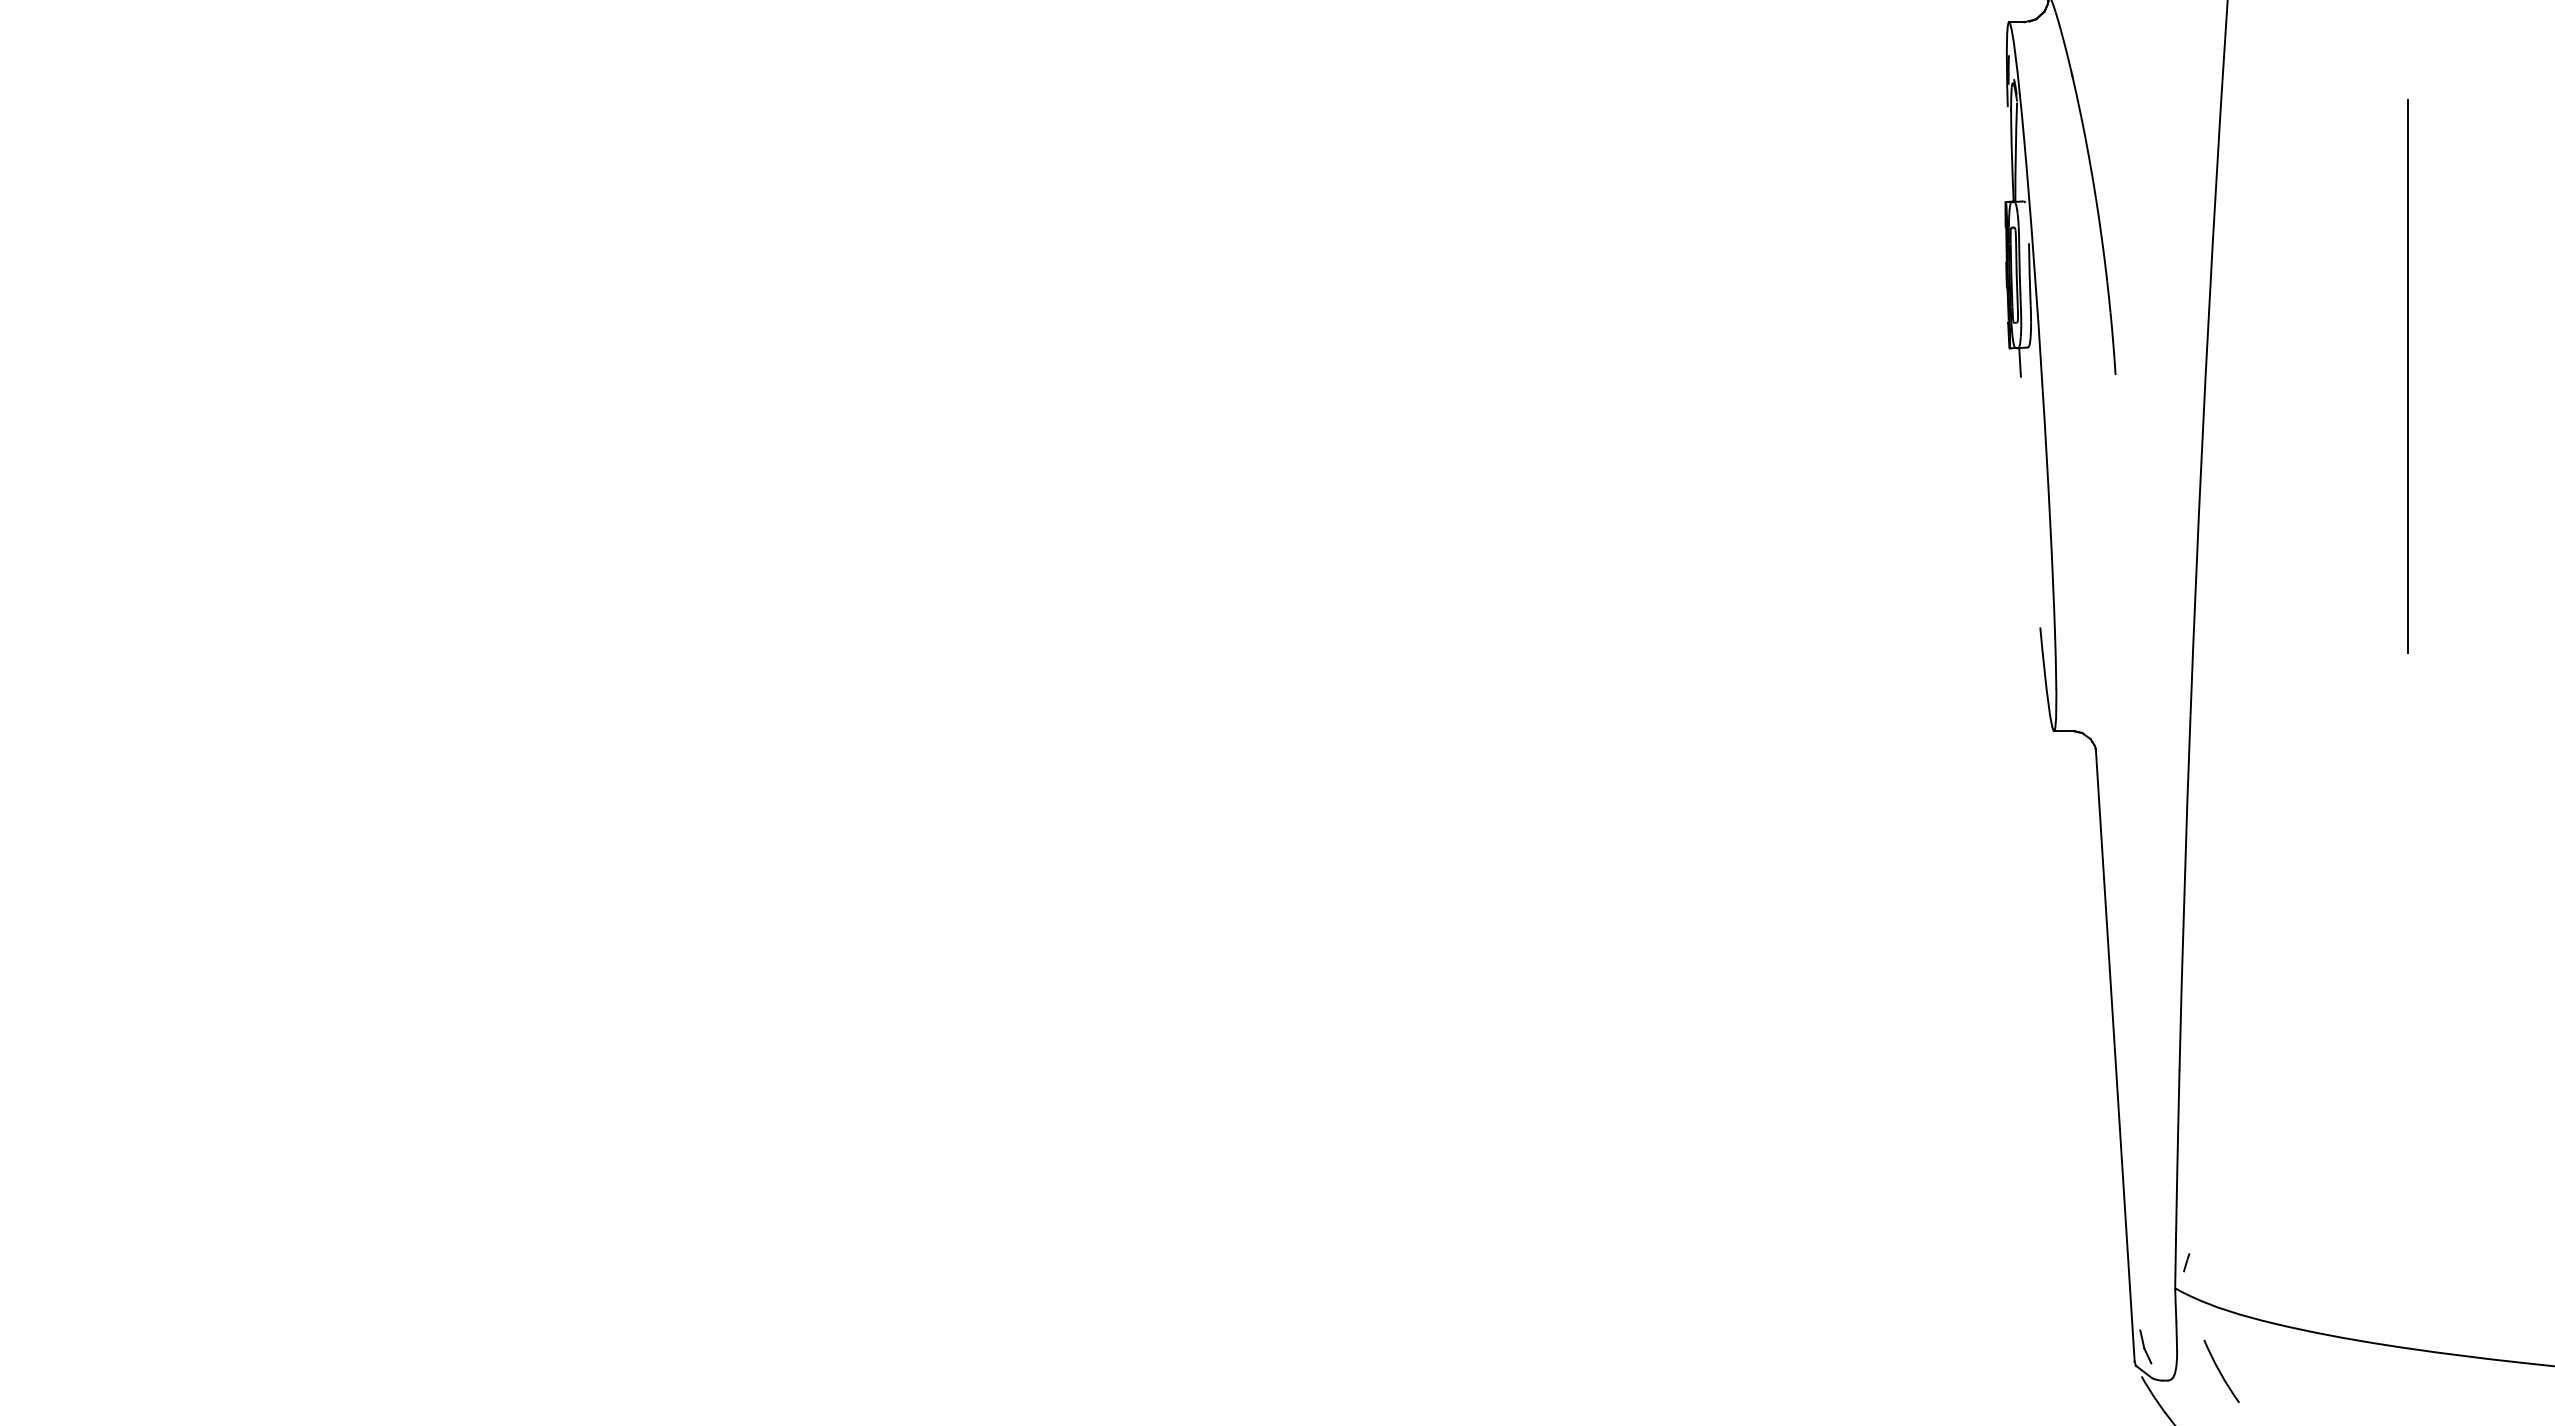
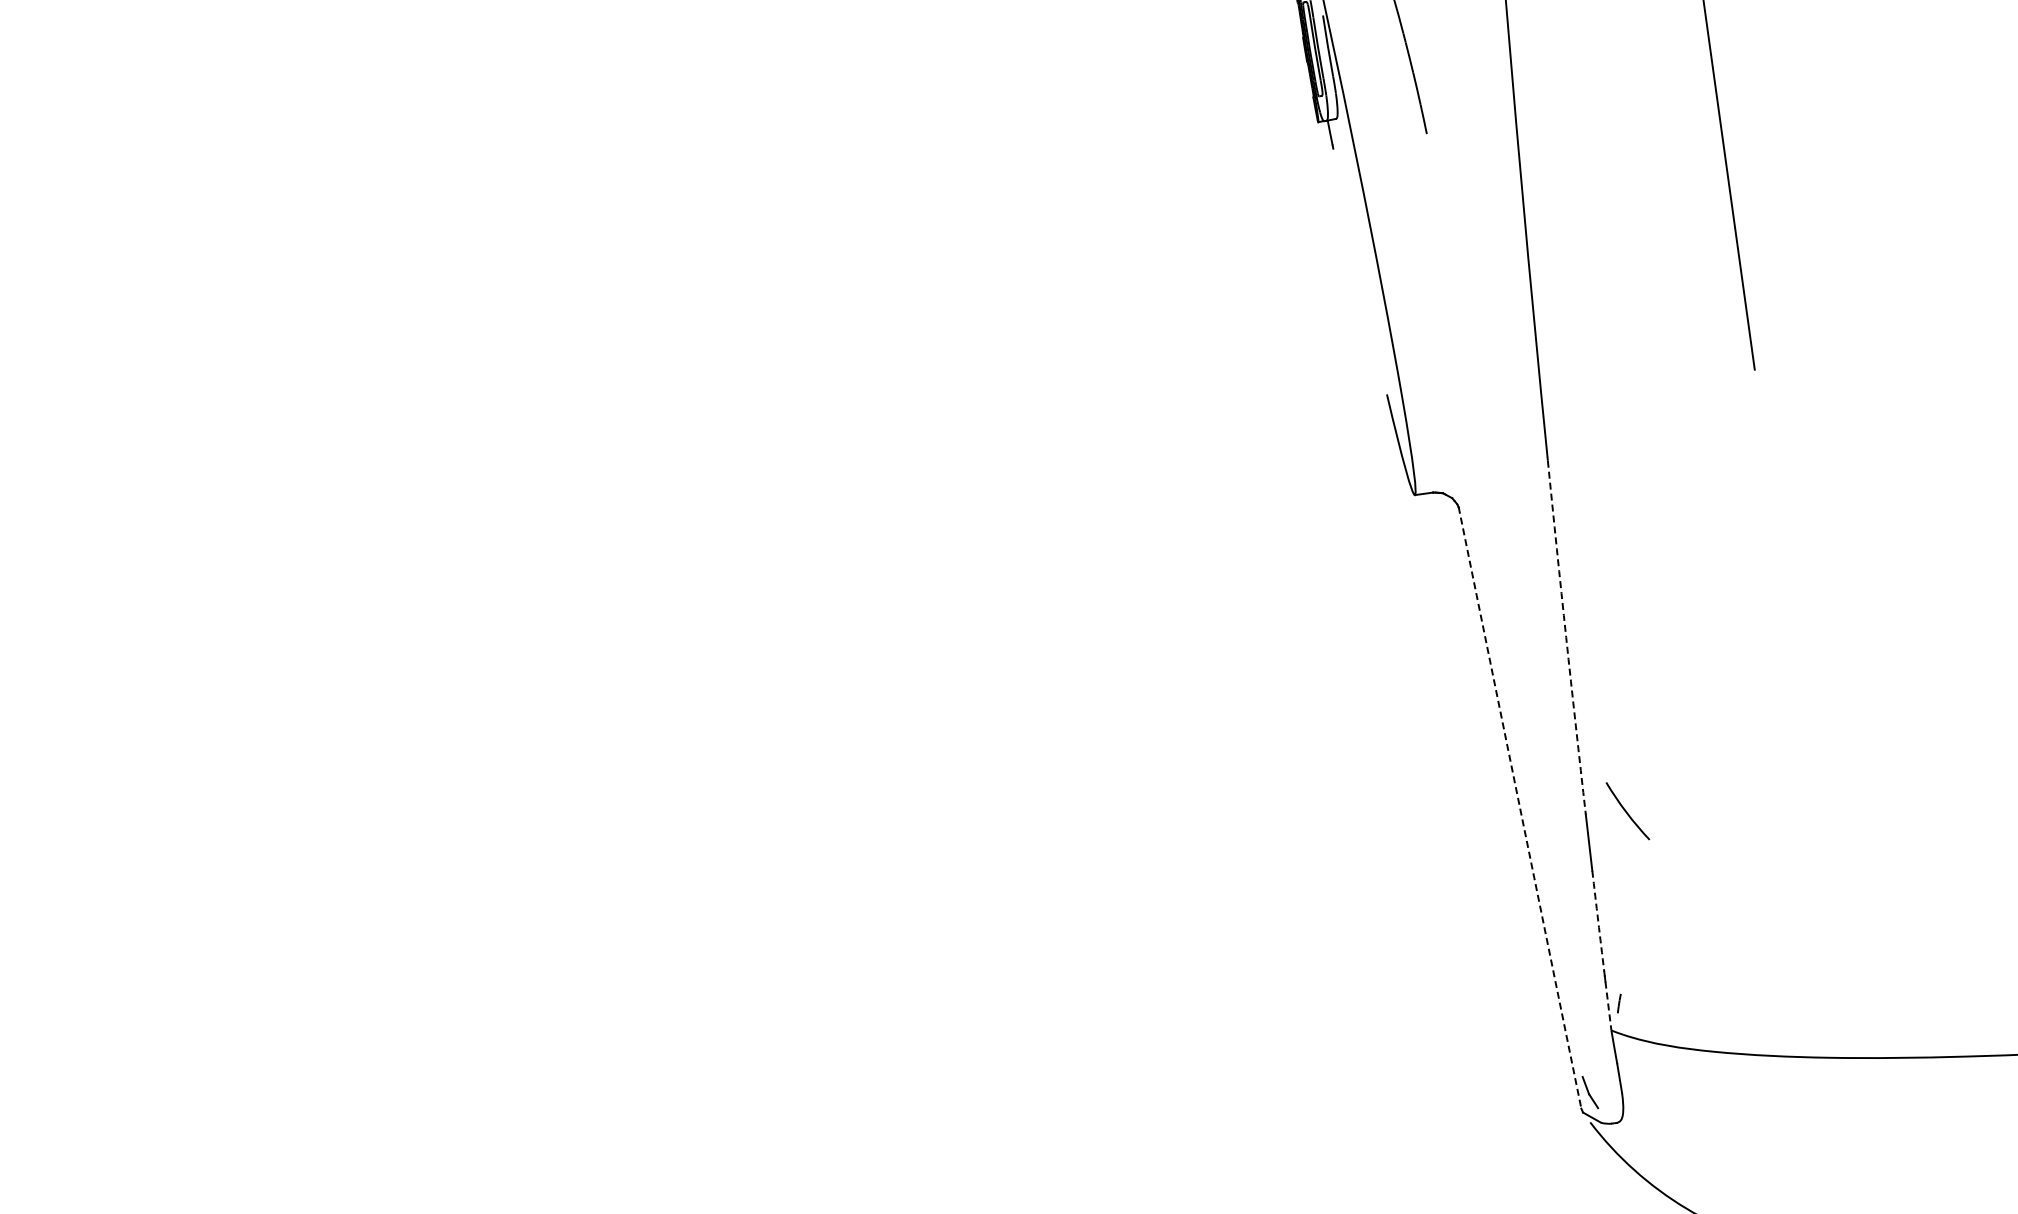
arc: (2184, 893) -> (1566, 638), solid -> dashed
line: (2115, 1055) -> (1520, 808), solid -> dashed
arc: (2177, 1178) -> (1598, 921), solid -> dashed
line: (2175, 1263) -> (1608, 1005), solid -> dashed
arc: (2220, 1371) -> (1626, 811), moved

